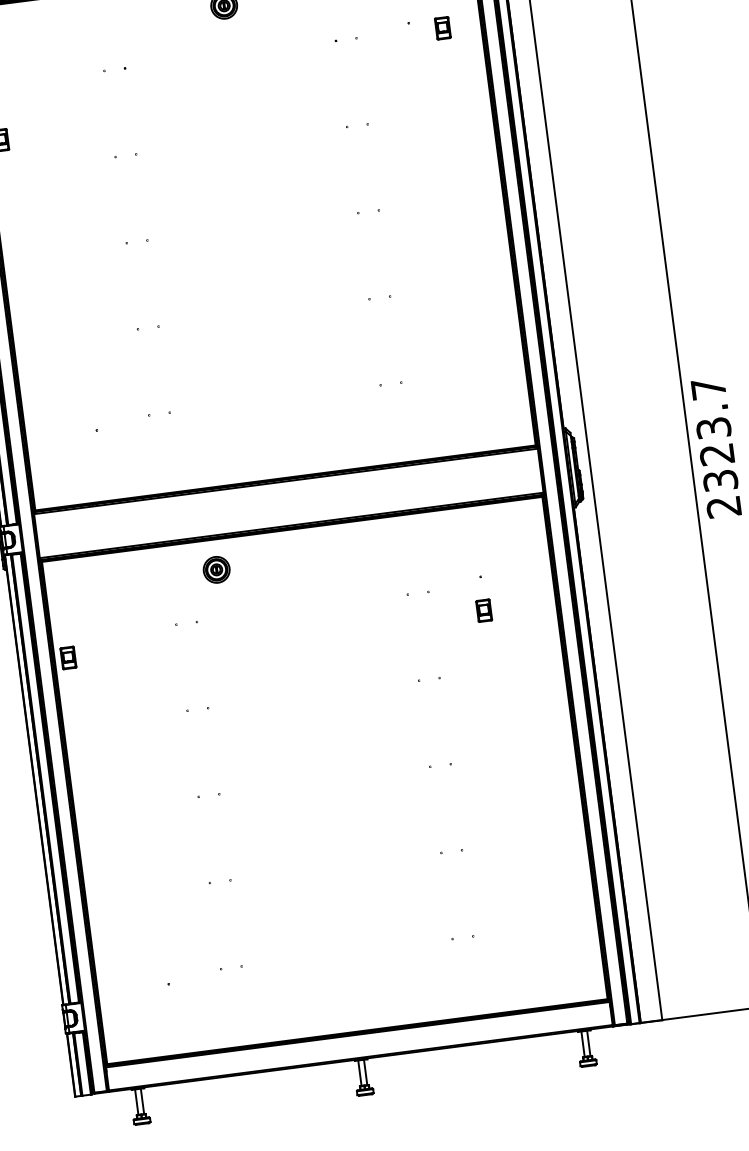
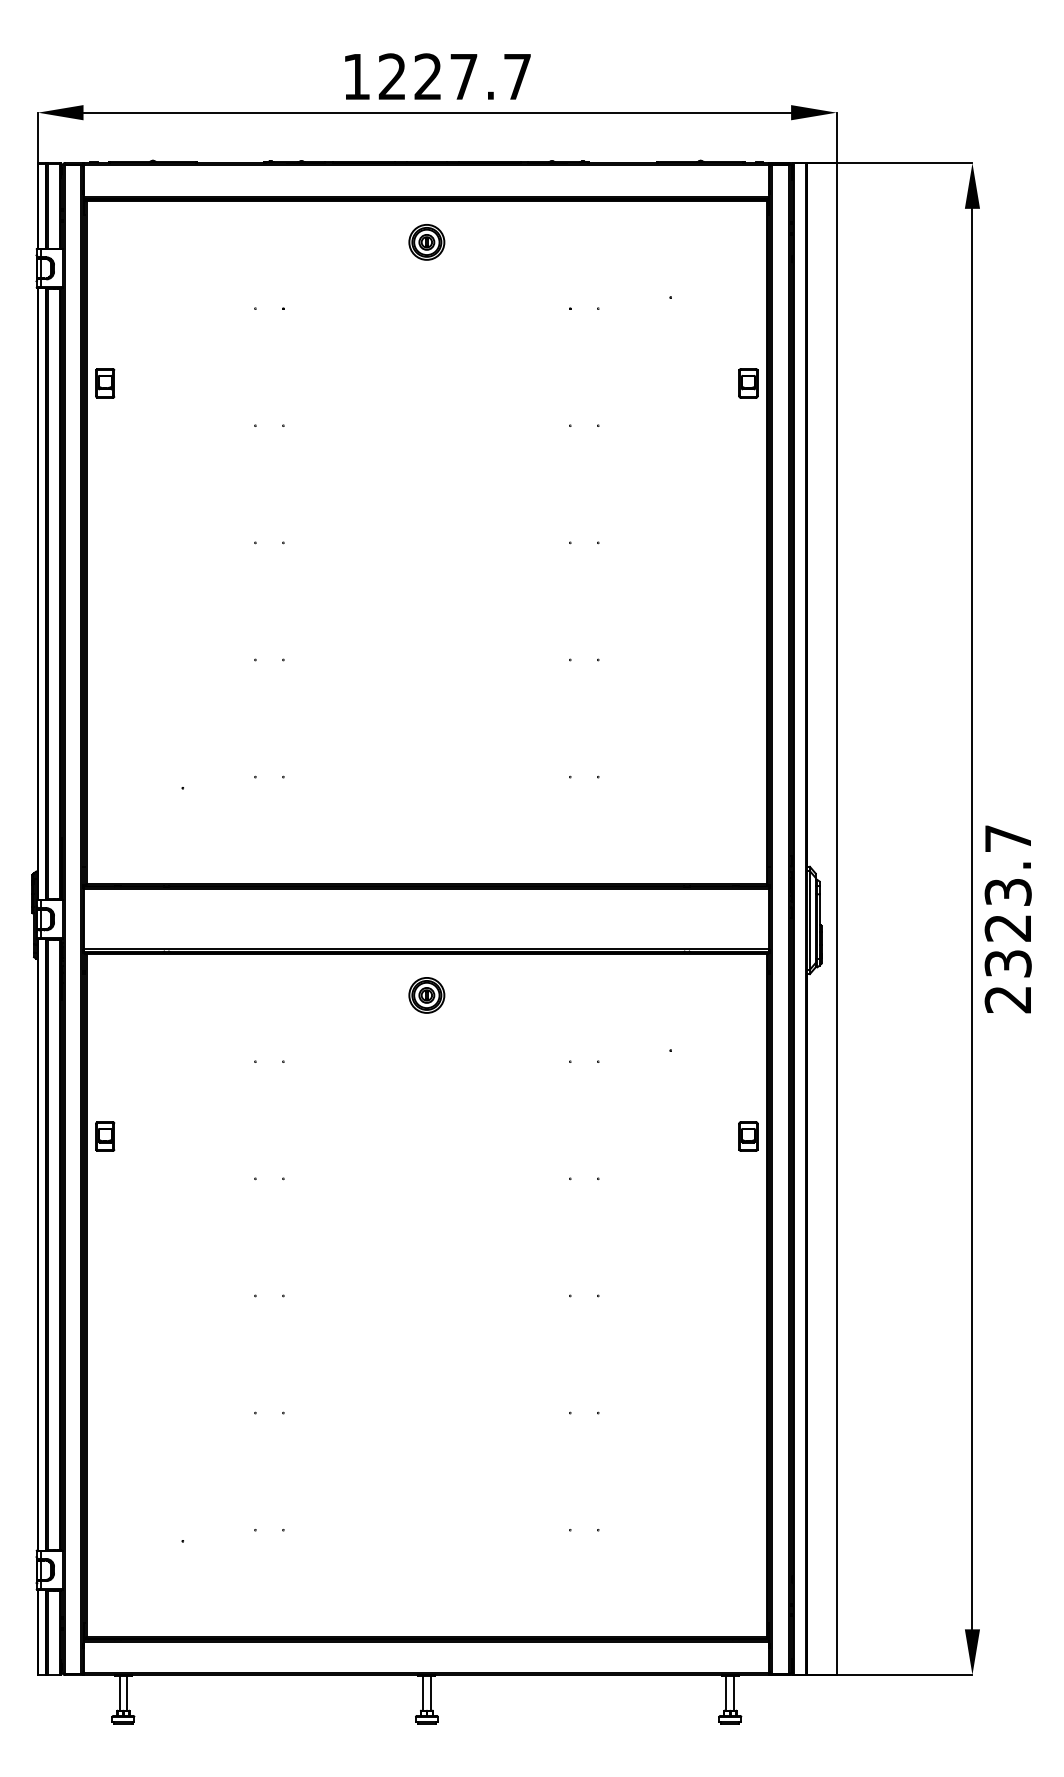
part: (442, 28) -> (748, 383), moved
part: (216, 569) -> (426, 995), moved
part: (484, 610) -> (748, 1136), moved
part: (68, 657) -> (105, 1136), moved

